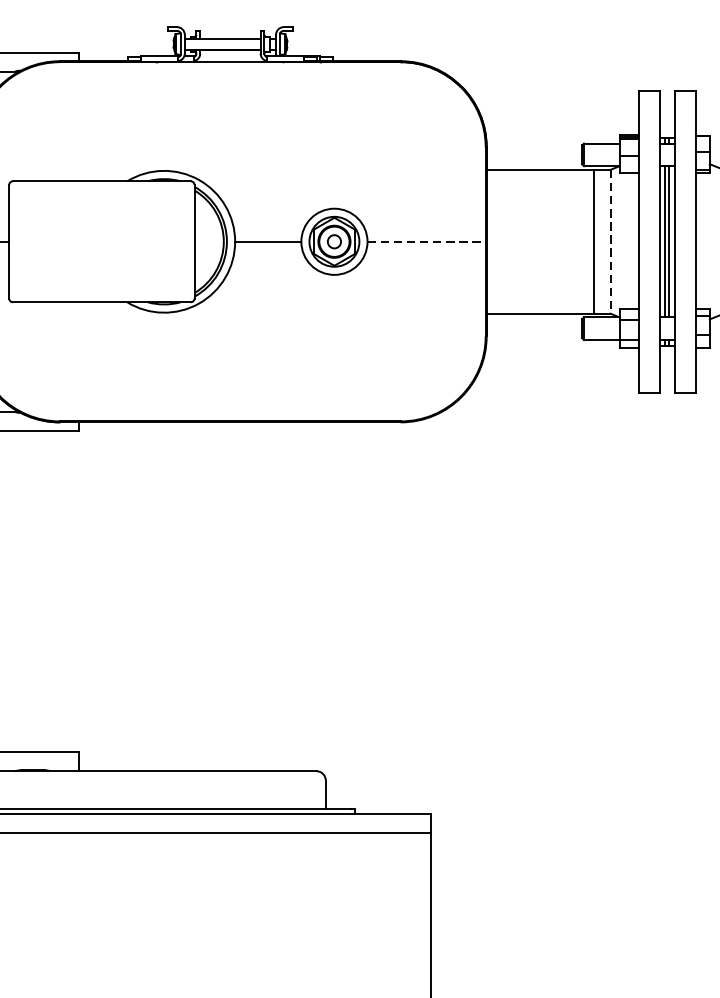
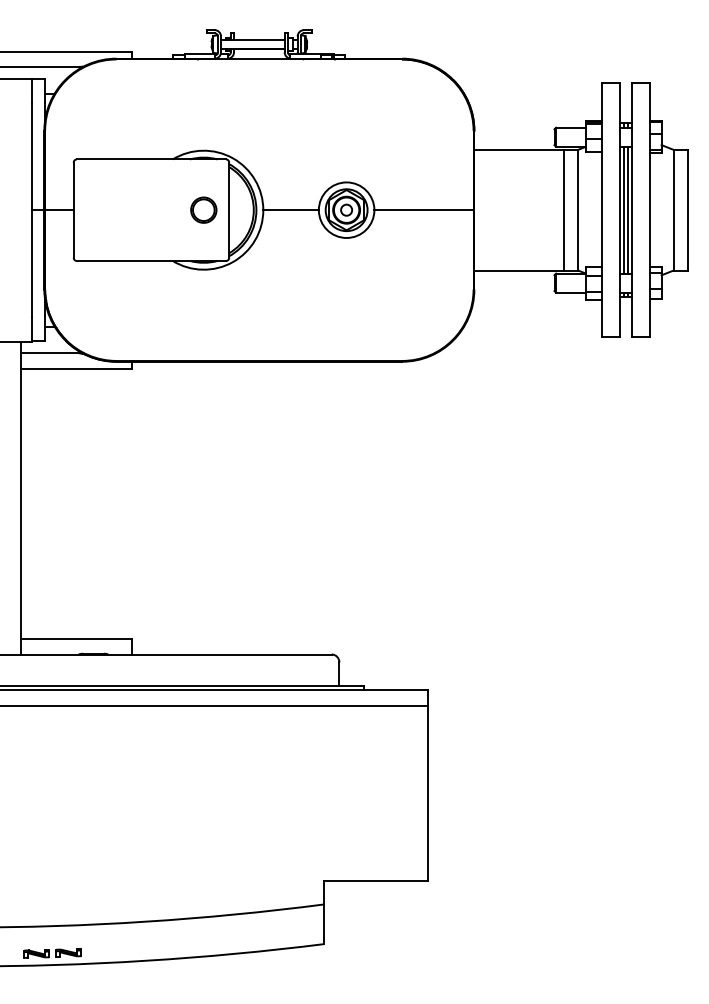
part: (163, 240) -> (203, 209), added
line: (426, 242) -> (423, 210), dashed -> solid
line: (610, 242) -> (578, 210), dashed -> solid

